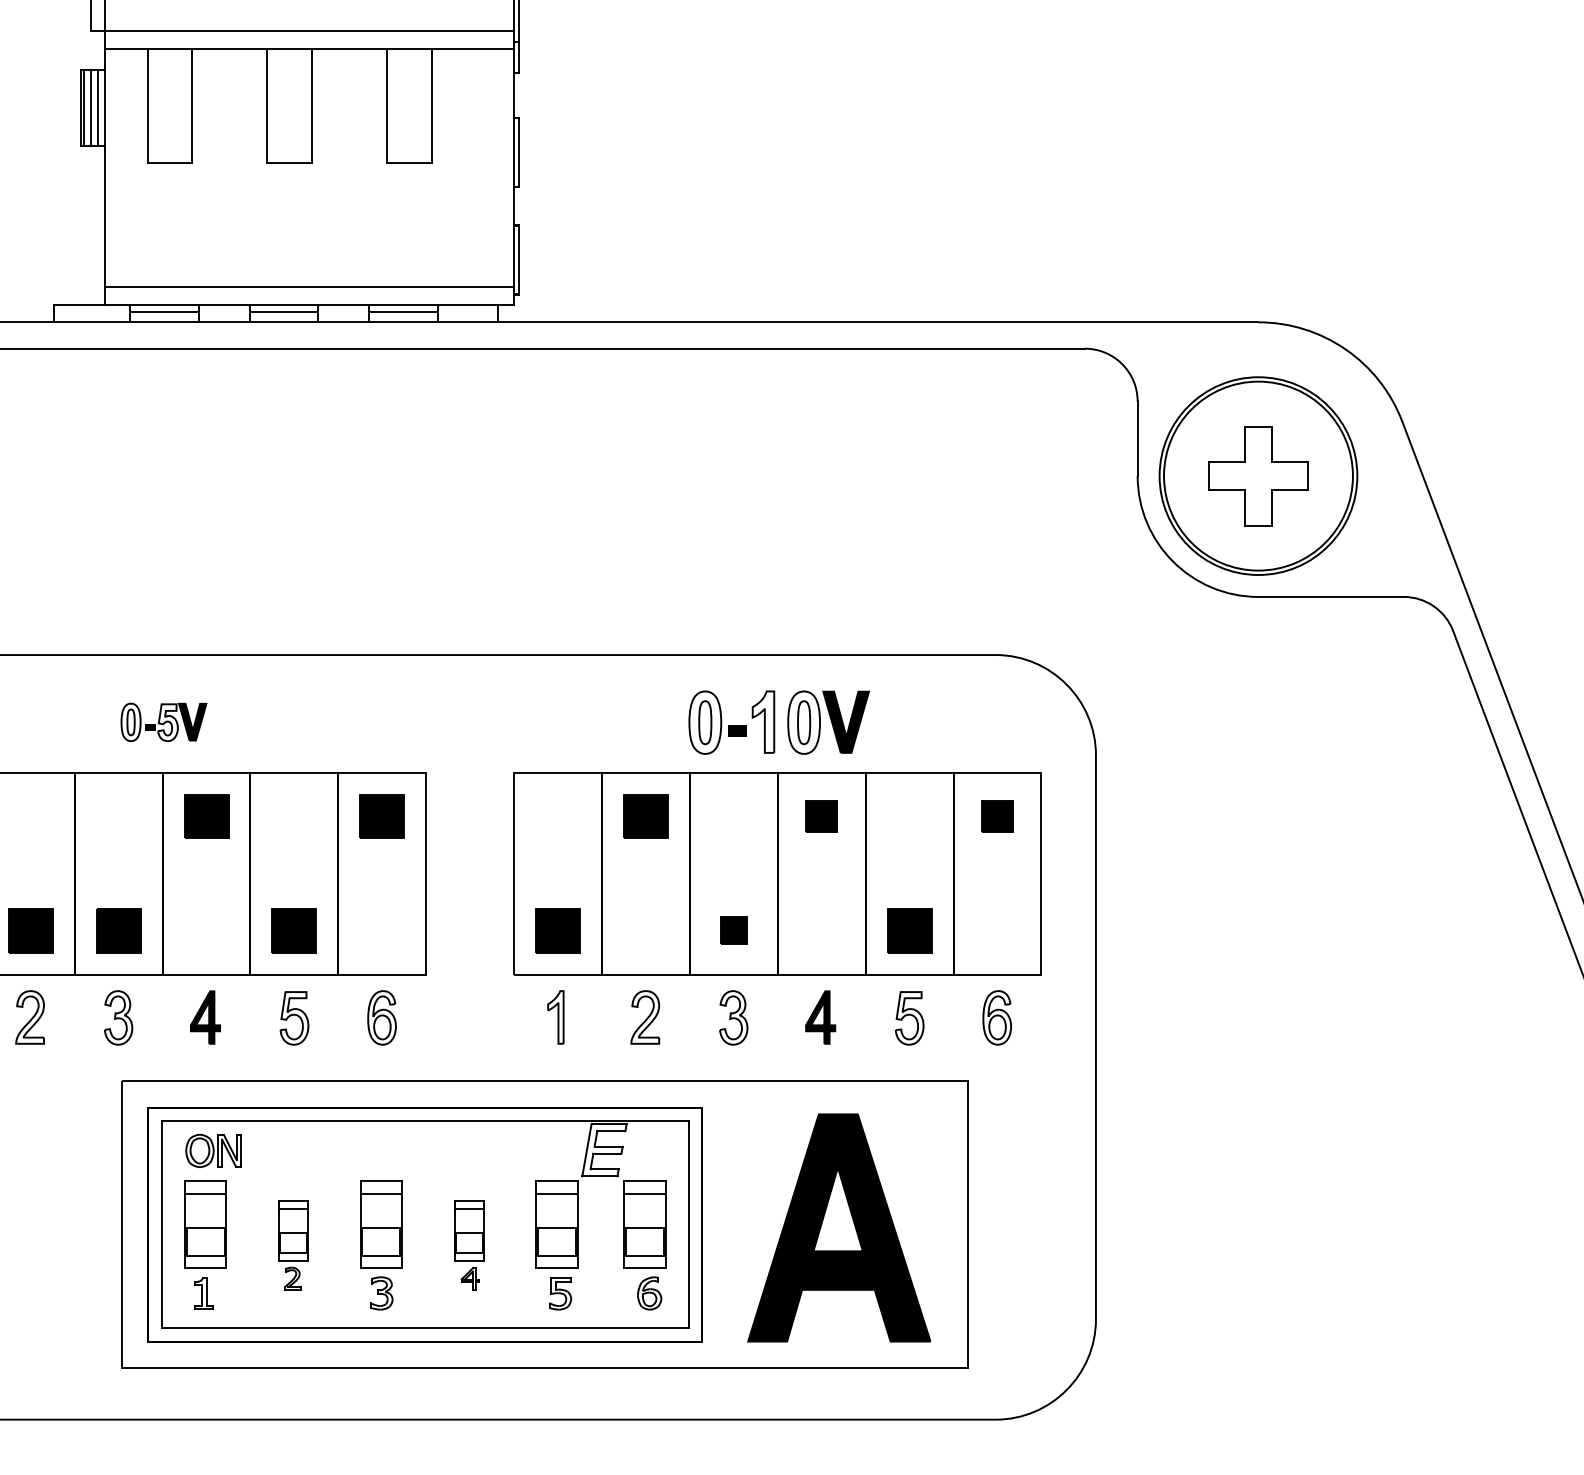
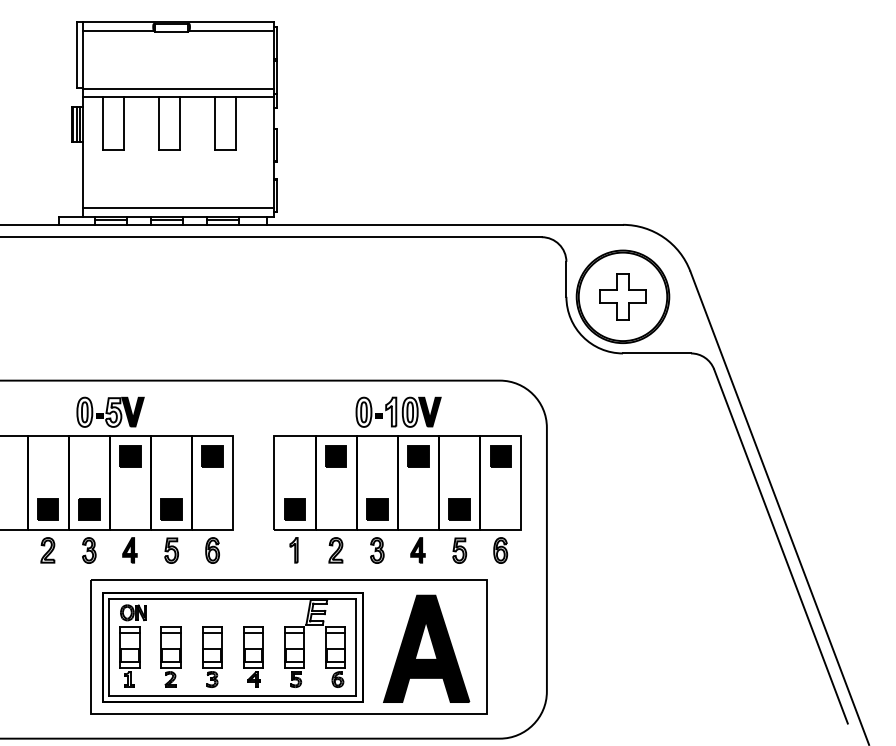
part: (163, 720) -> (110, 411), size x1.67
part: (821, 817) -> (418, 456), size x1.43
part: (996, 817) -> (500, 456), size x1.43
part: (734, 930) -> (377, 509), size x1.67
part: (292, 1244) -> (170, 656), size x1.43
part: (469, 1244) -> (253, 656), size x1.43

